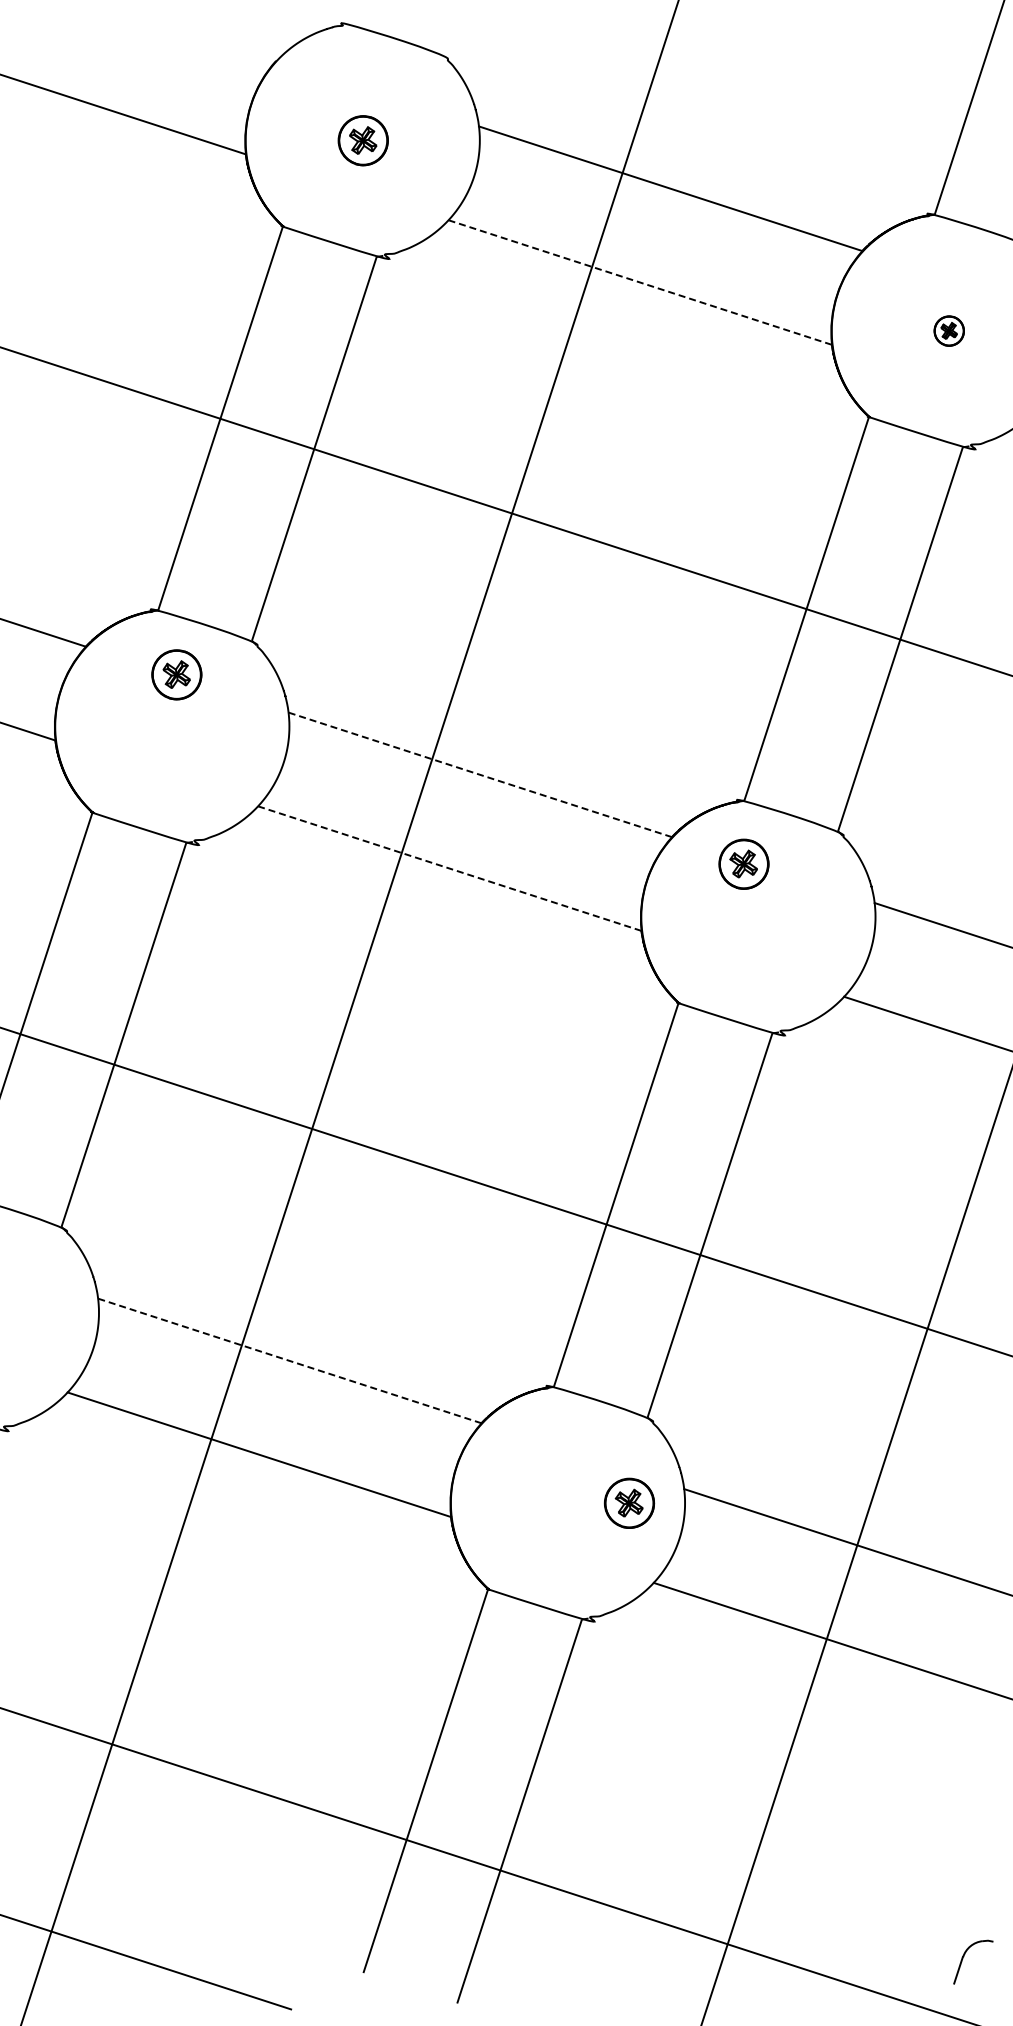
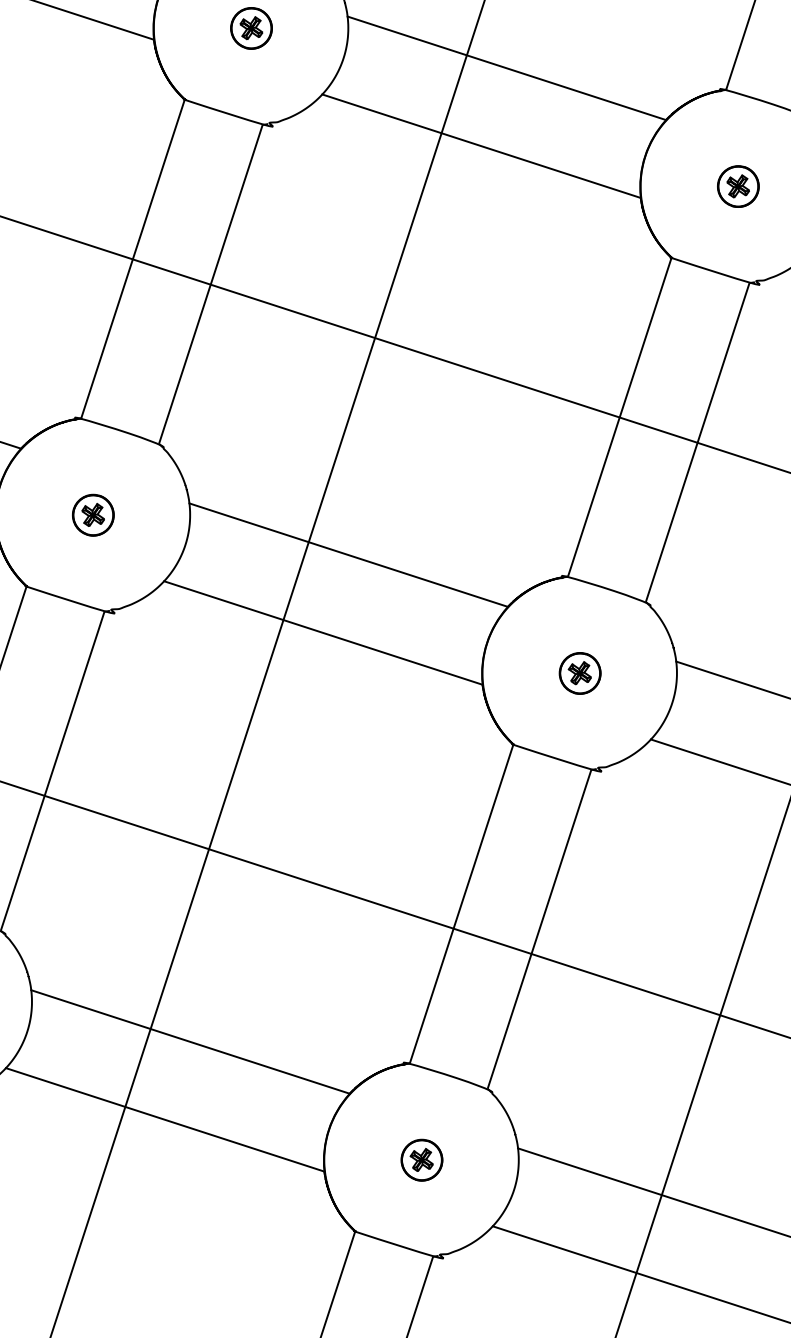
line: (640, 282) -> (481, 146), dashed -> solid
part: (948, 330) -> (737, 186), size x1.67
part: (176, 674) -> (93, 514), moved
line: (480, 774) -> (348, 554), dashed -> solid
part: (743, 863) -> (579, 672), moved
line: (449, 868) -> (323, 632), dashed -> solid
line: (289, 1360) -> (190, 1041), dashed -> solid
part: (629, 1502) -> (421, 1159), moved

